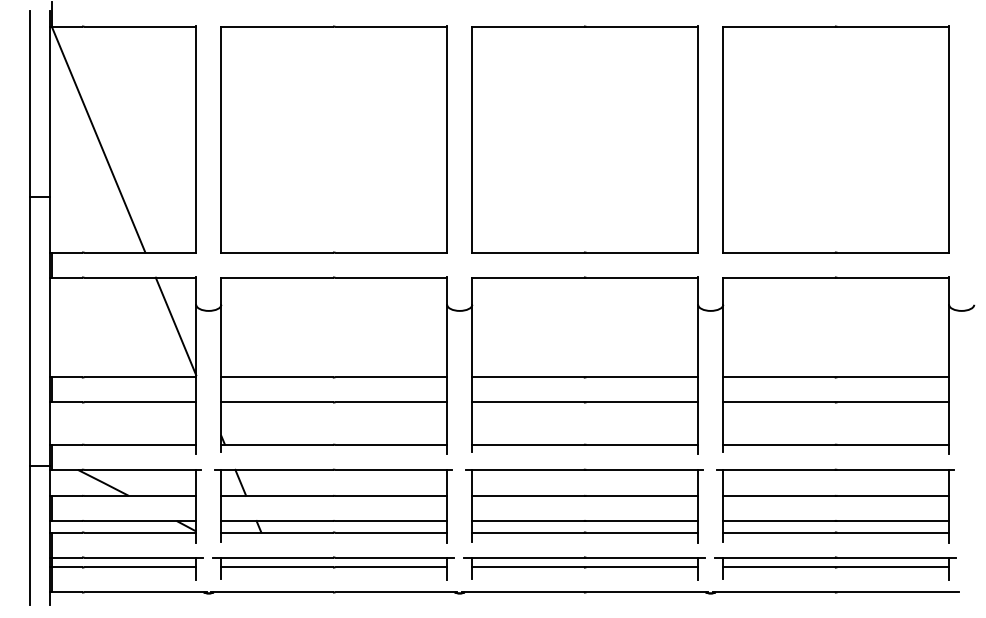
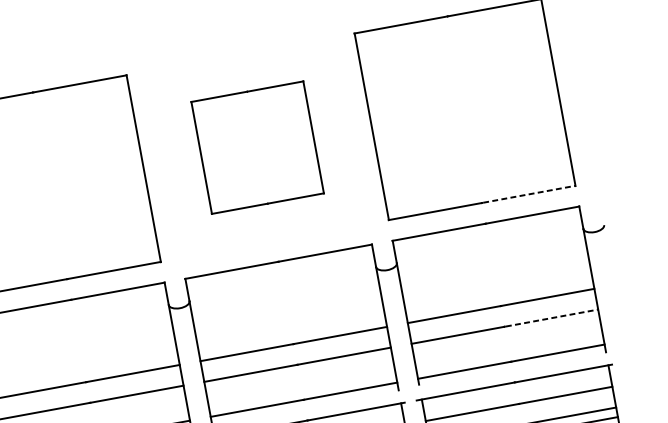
part: (584, 139) -> (257, 147), size x0.6
line: (893, 252) -> (529, 194), solid -> dashed
line: (893, 402) -> (552, 318), solid -> dashed

